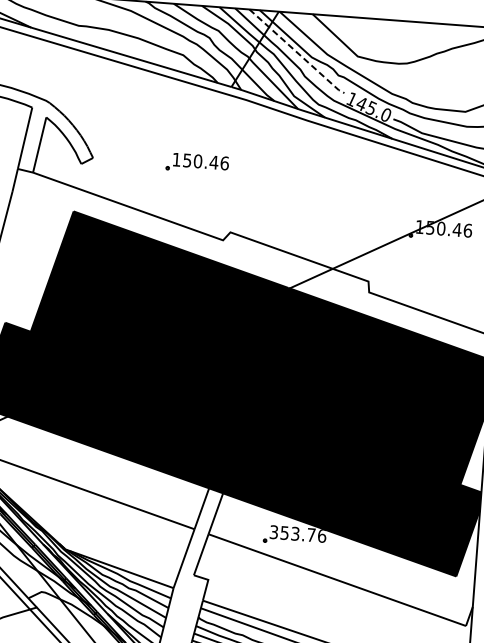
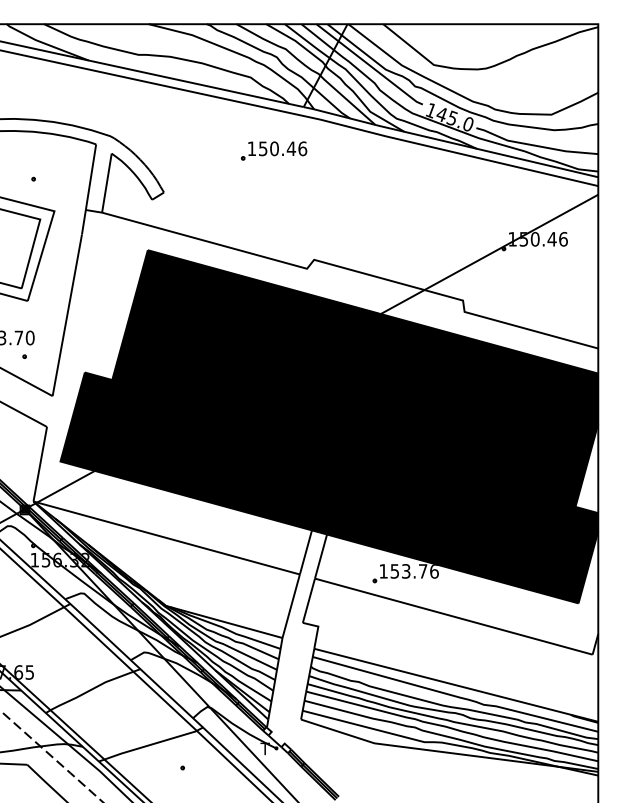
line: (297, 52) -> (370, 65), dashed -> solid
part: (196, 162) -> (273, 150), moved
text: (273, 532) -> (383, 571), 353.76 -> 153.76

